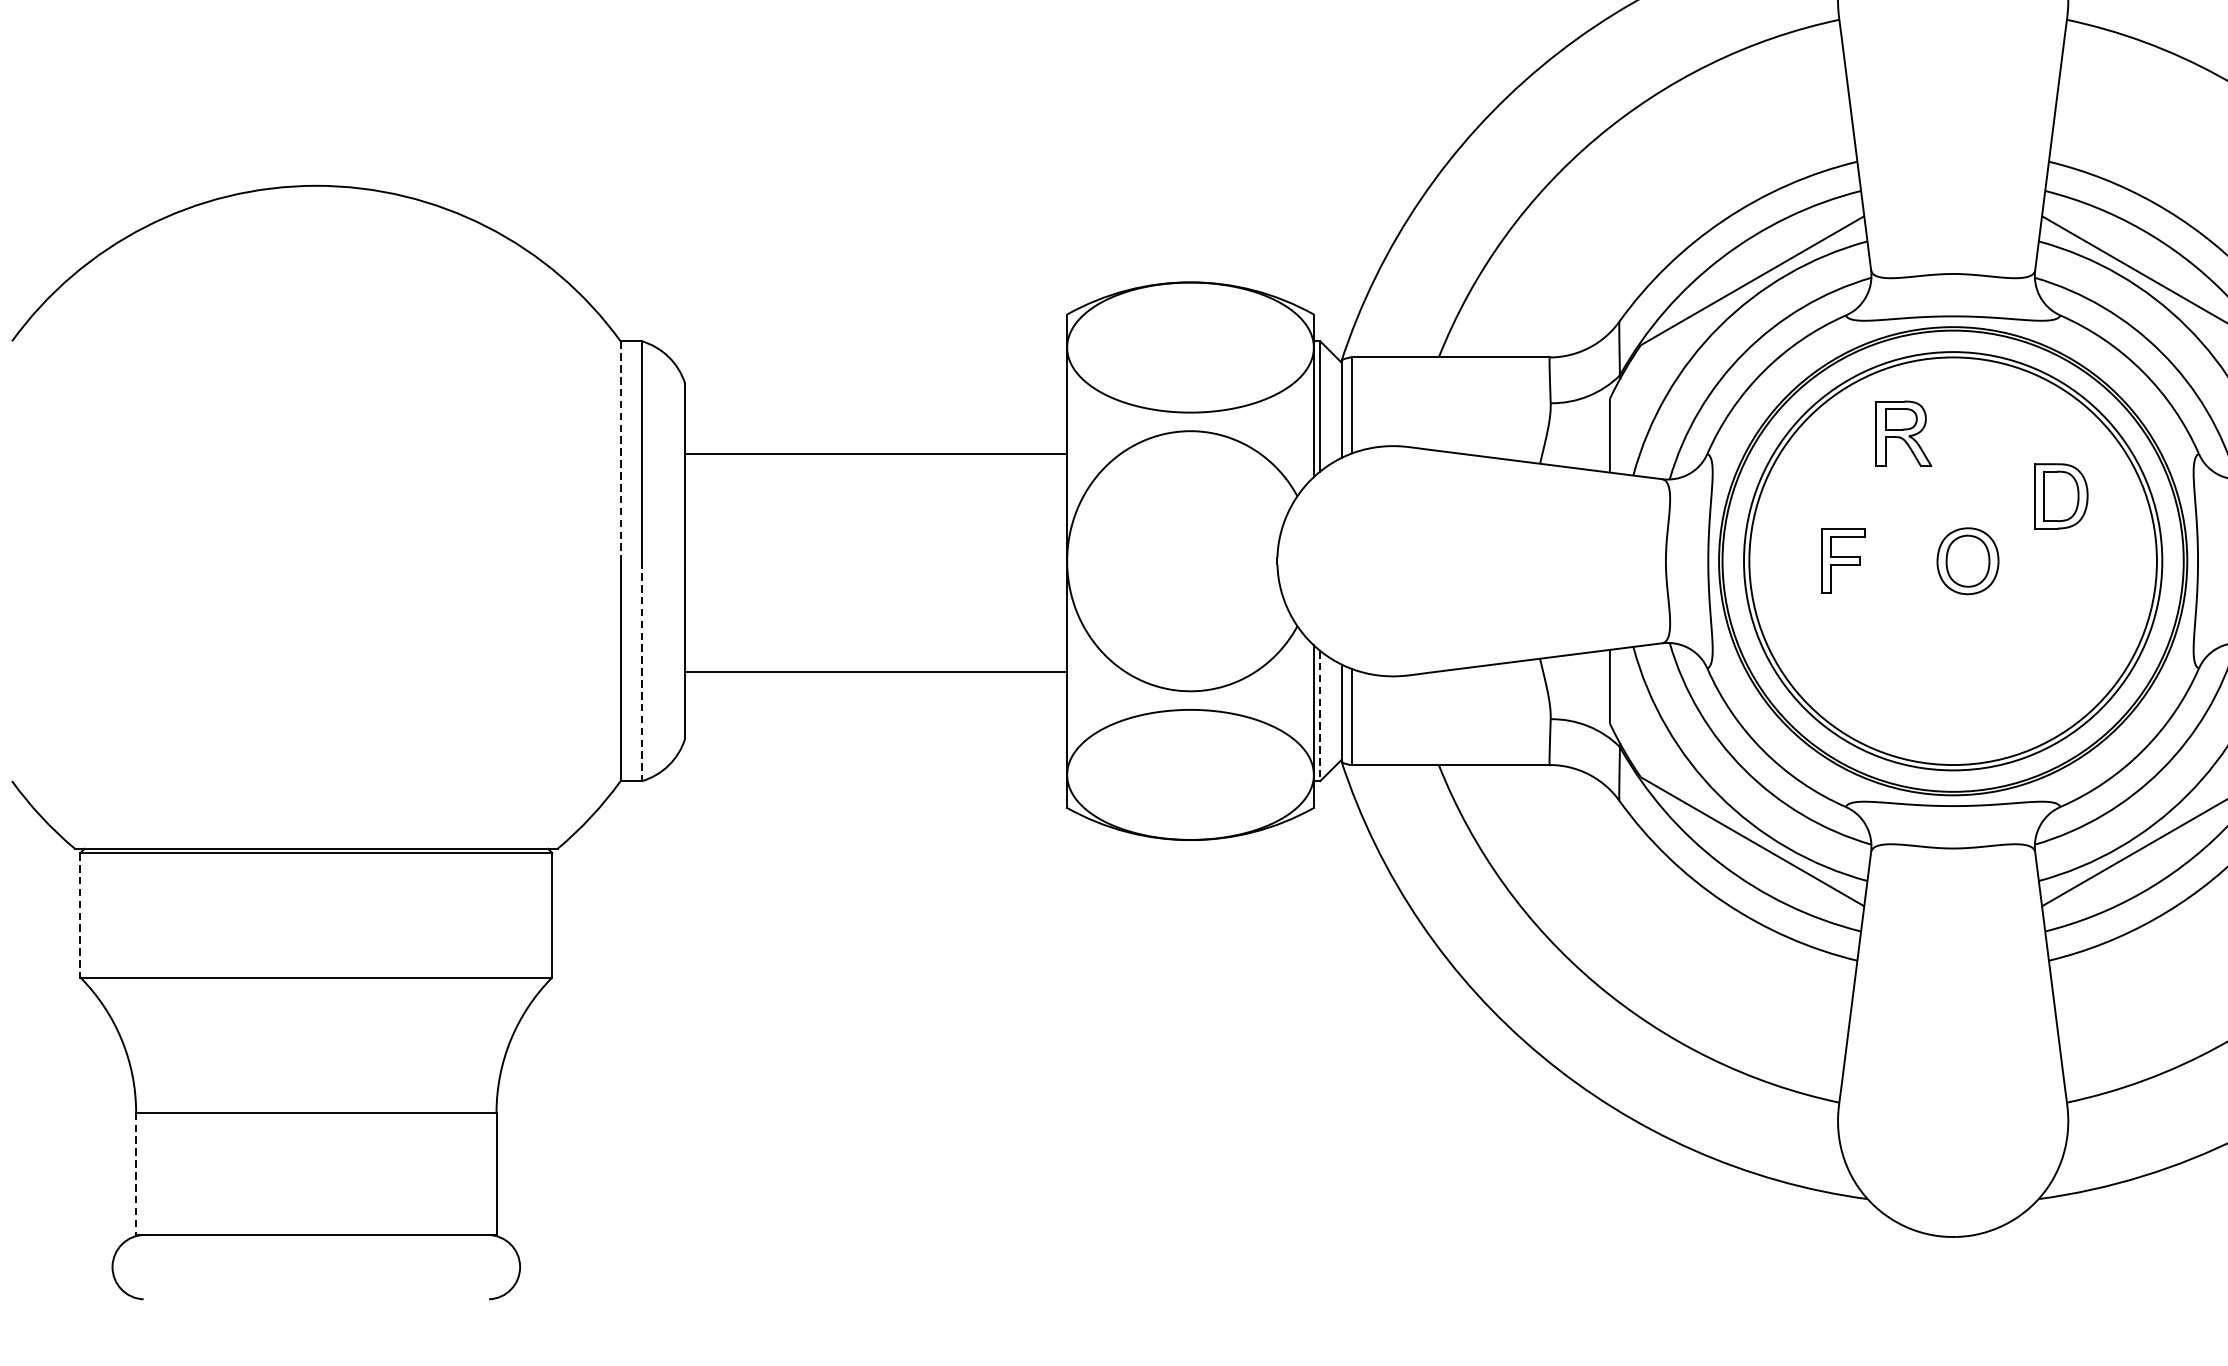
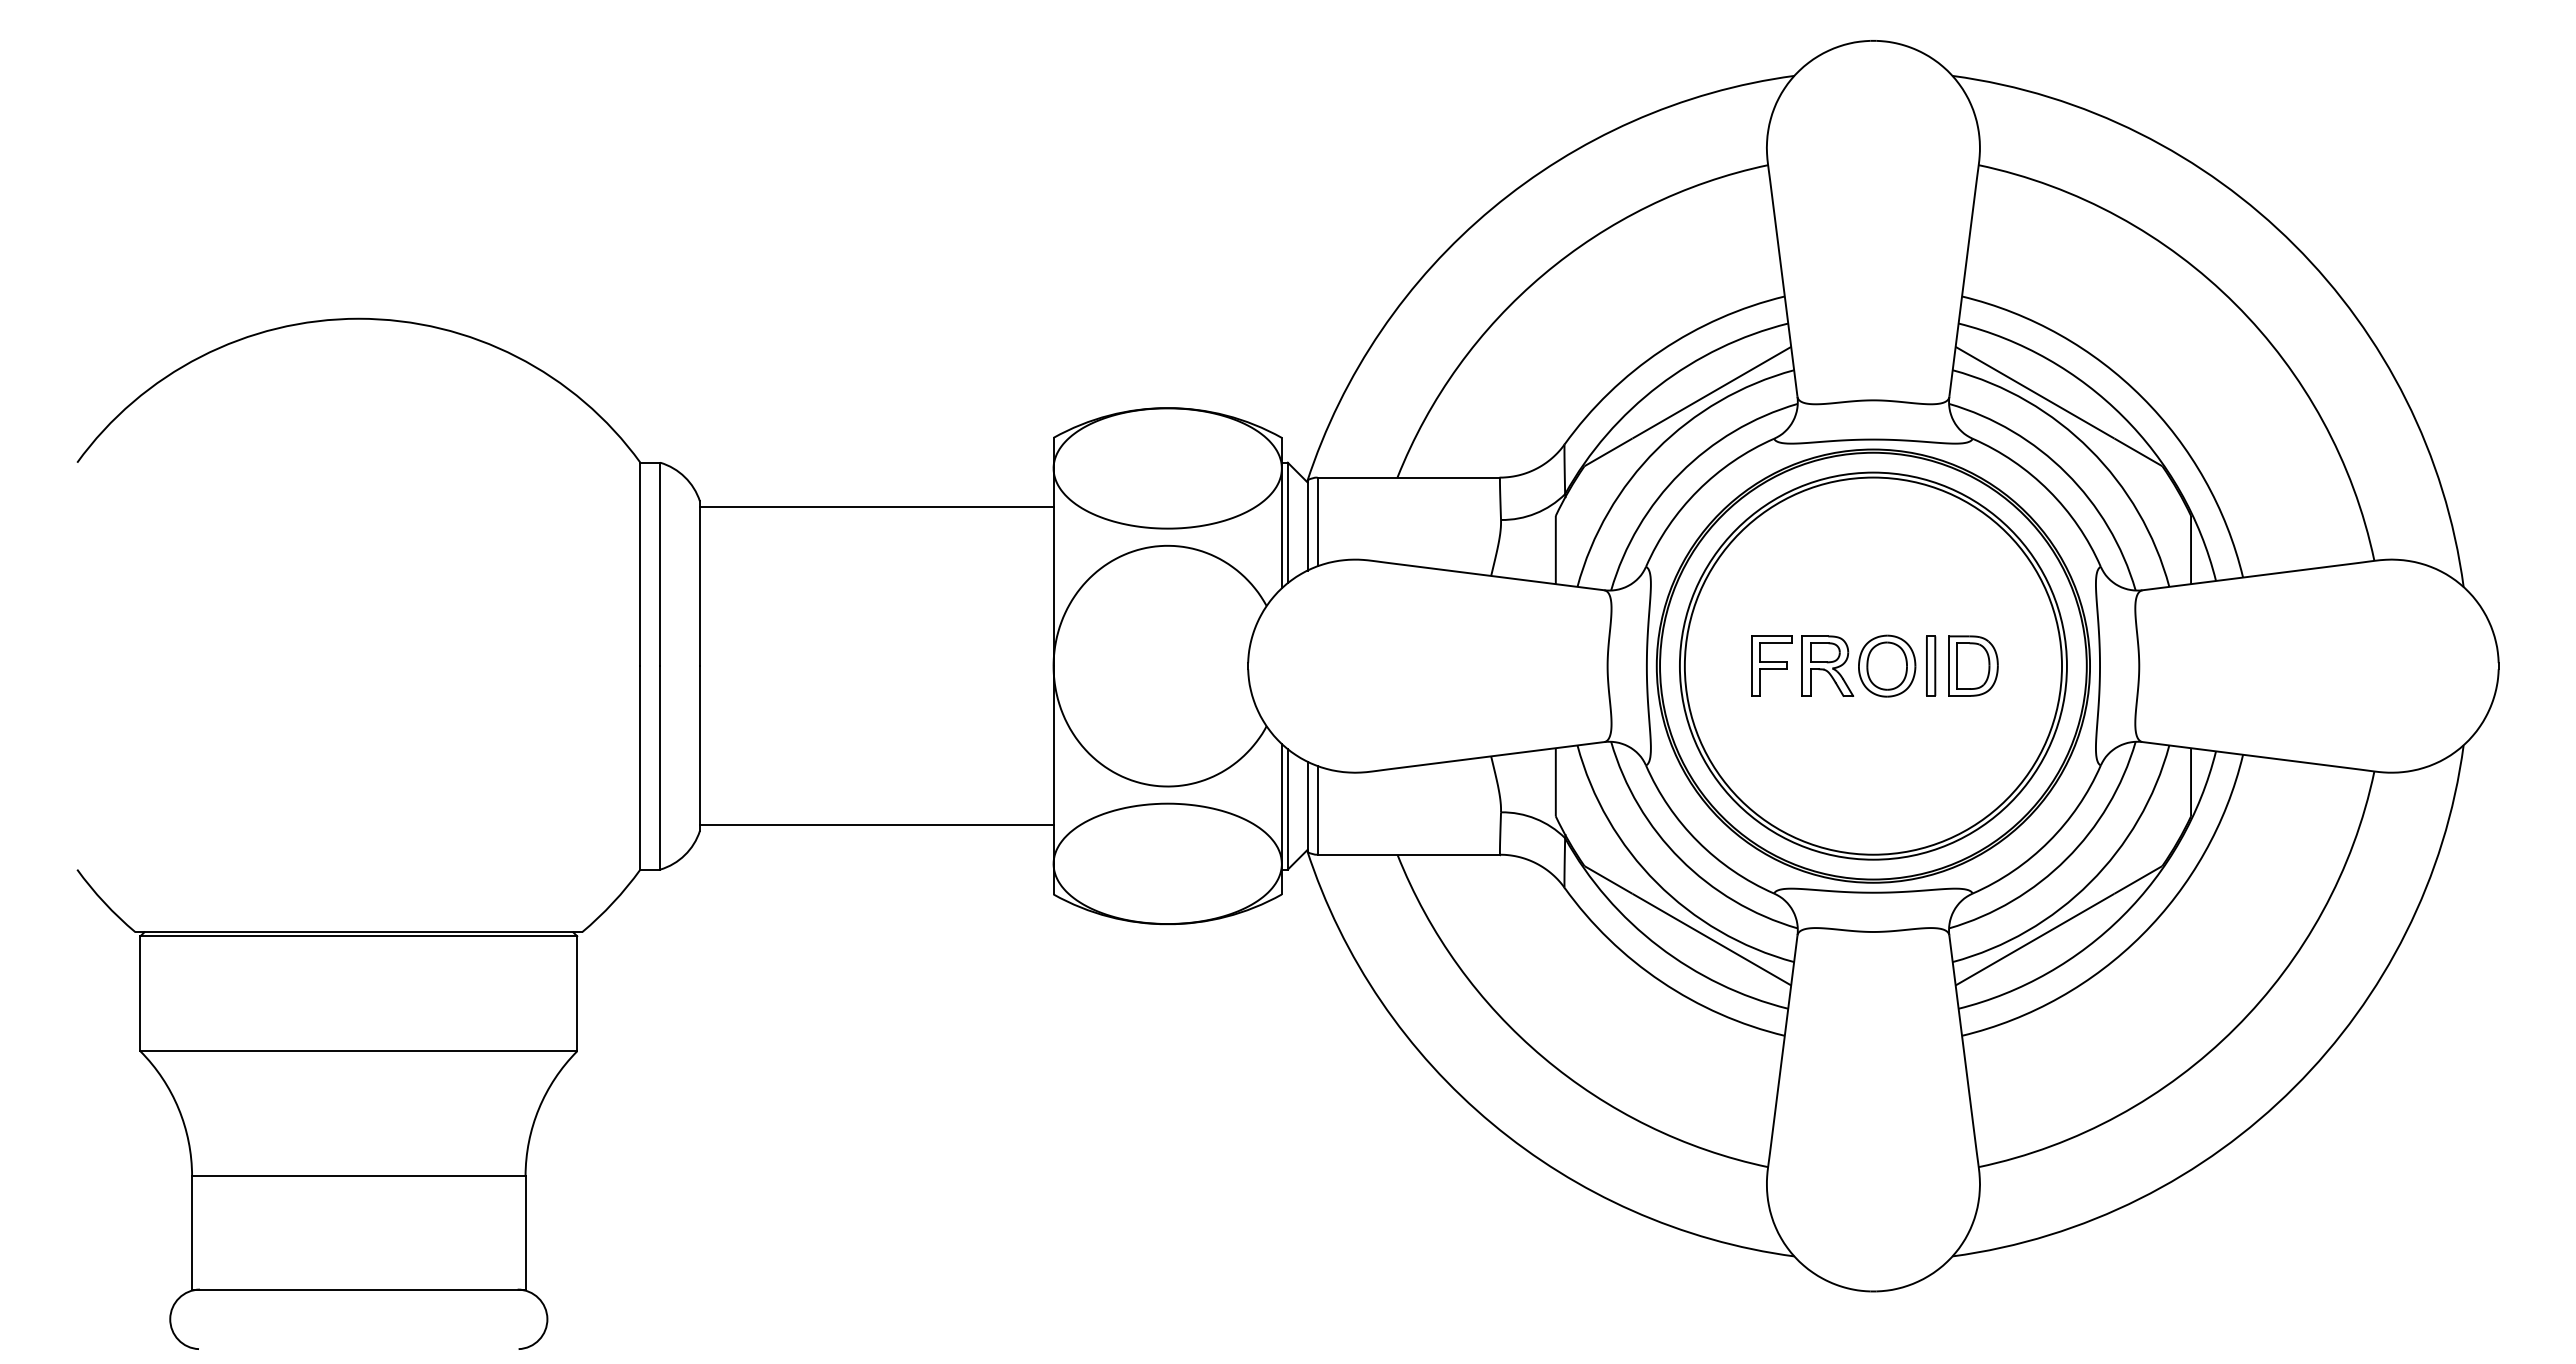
part: (1903, 433) -> (1827, 665), moved
line: (620, 451) -> (640, 564), dashed -> solid
line: (875, 454) -> (876, 507), moved
part: (2061, 495) -> (1973, 665), moved
part: (2015, 560) -> (1931, 665), added
line: (642, 670) -> (660, 767), dashed -> solid
line: (875, 671) -> (876, 824), moved
line: (1319, 716) -> (1287, 809), dashed -> solid
line: (80, 914) -> (140, 993), dashed -> solid
line: (136, 1173) -> (192, 1232), dashed -> solid

